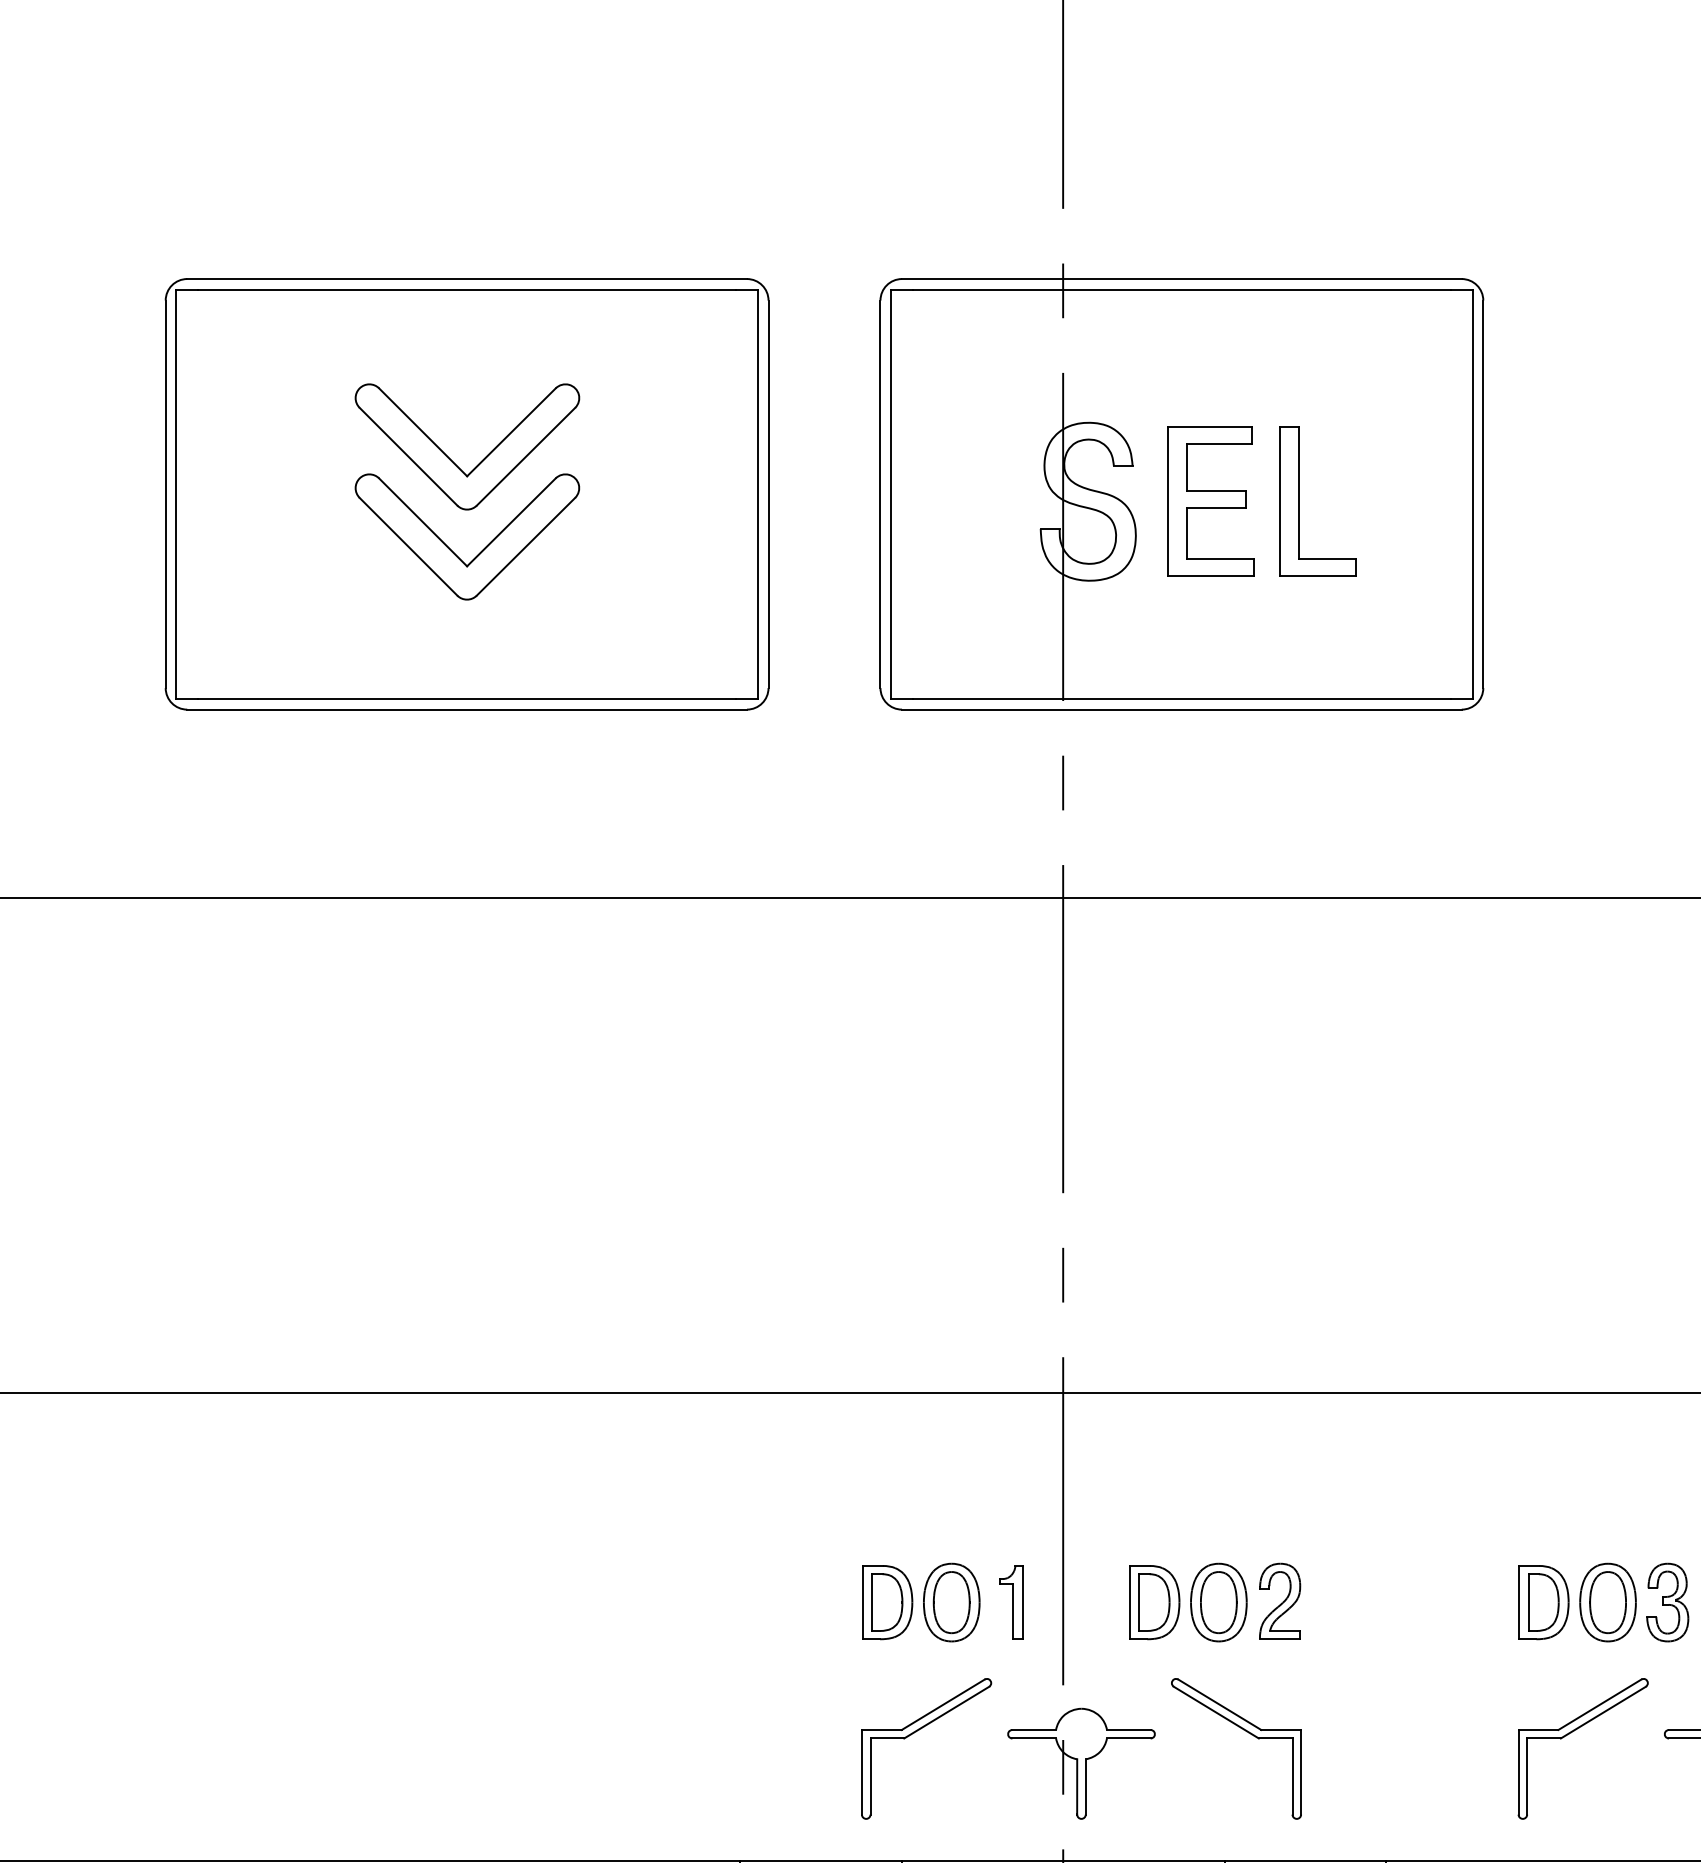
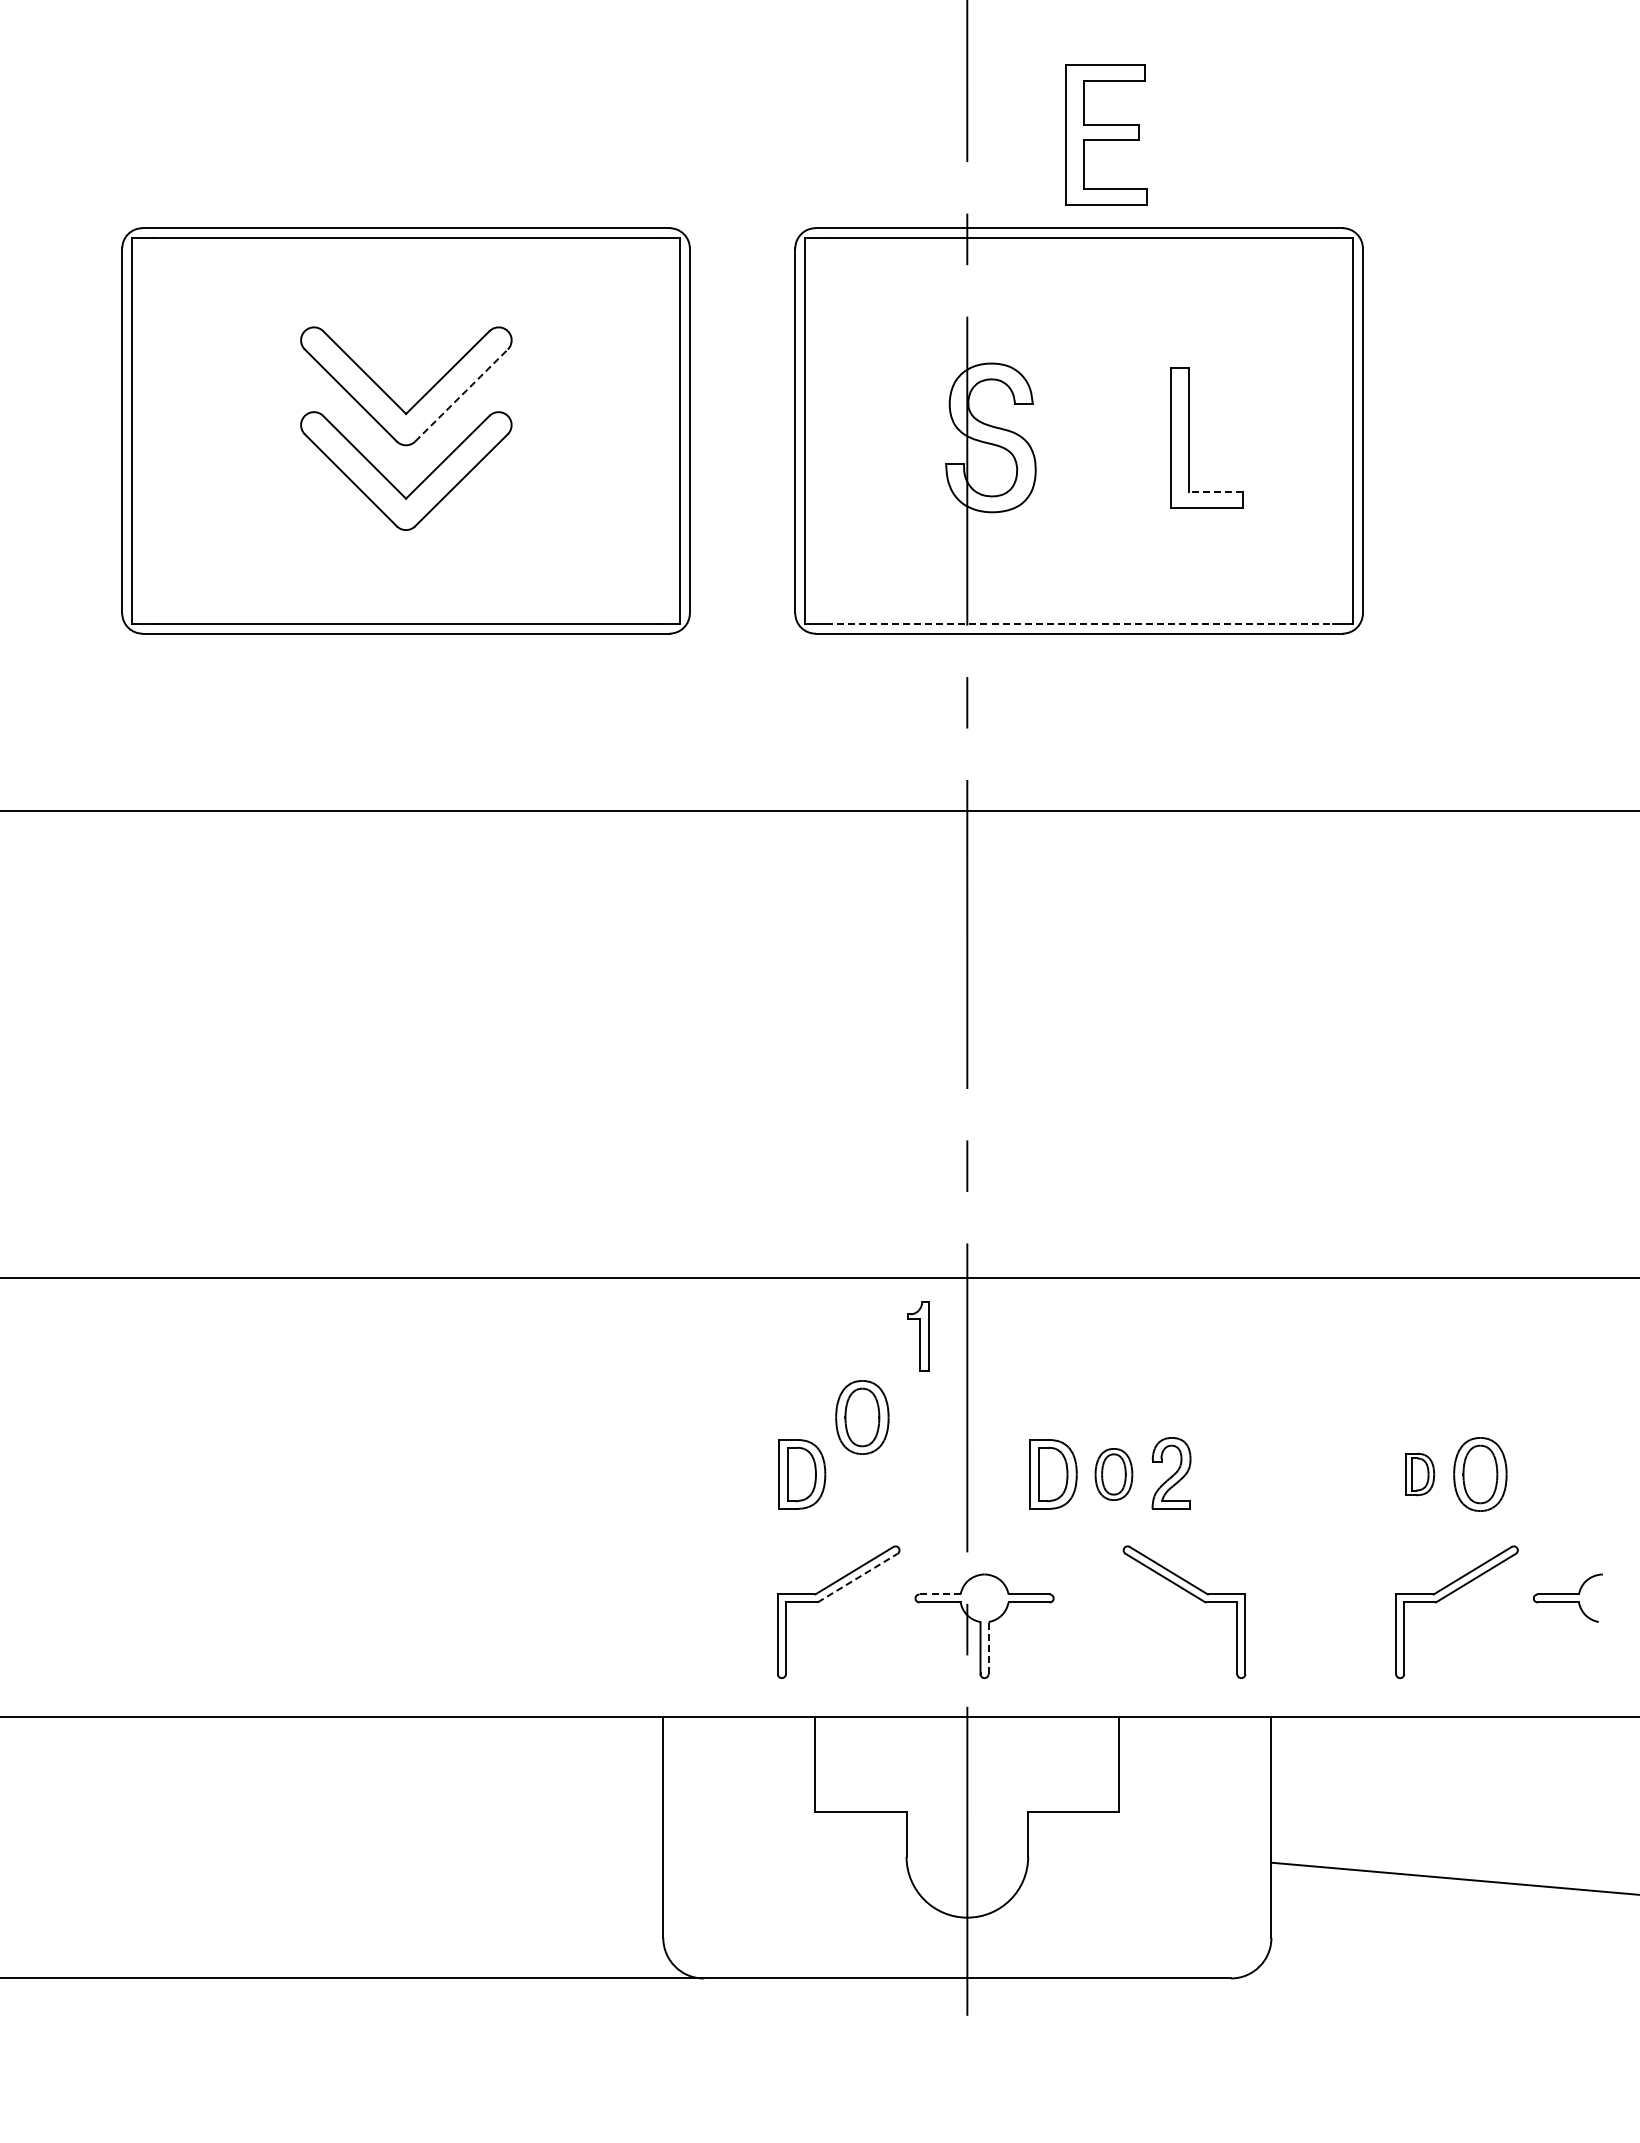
line: (525, 456) -> (461, 395), solid -> dashed
part: (1210, 501) -> (1106, 134), moved
line: (1326, 559) -> (1215, 492), solid -> dashed
line: (1182, 698) -> (1079, 623), solid -> dashed
part: (951, 1602) -> (862, 1417), moved
part: (1011, 1602) -> (918, 1336), moved
part: (1218, 1602) -> (1113, 1474), size x0.7
part: (1544, 1602) -> (1420, 1474), size x0.6
part: (1667, 1602) -> (1536, 1474), removed
line: (946, 1713) -> (857, 1578), solid -> dashed
line: (1034, 1730) -> (940, 1594), solid -> dashed
part: (1246, 1732) -> (1193, 1596), moved
line: (1085, 1786) -> (988, 1647), solid -> dashed

